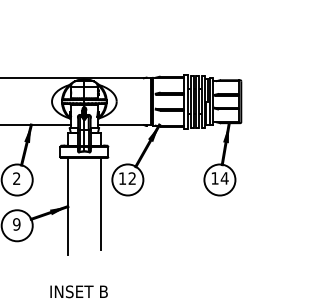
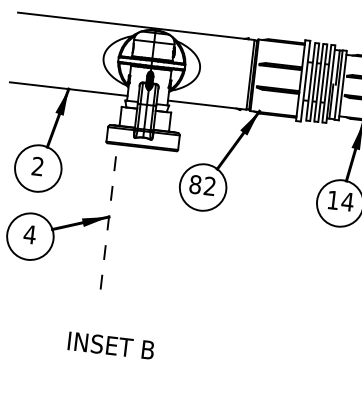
text: (122, 178) -> (195, 184), 12 -> 82
line: (100, 203) -> (158, 217), removed
line: (67, 206) -> (108, 216), solid -> dashed
text: (16, 224) -> (29, 234), 9 -> 4

